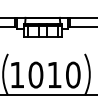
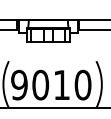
text: (16, 74) -> (18, 84), 1010 -> 9010

